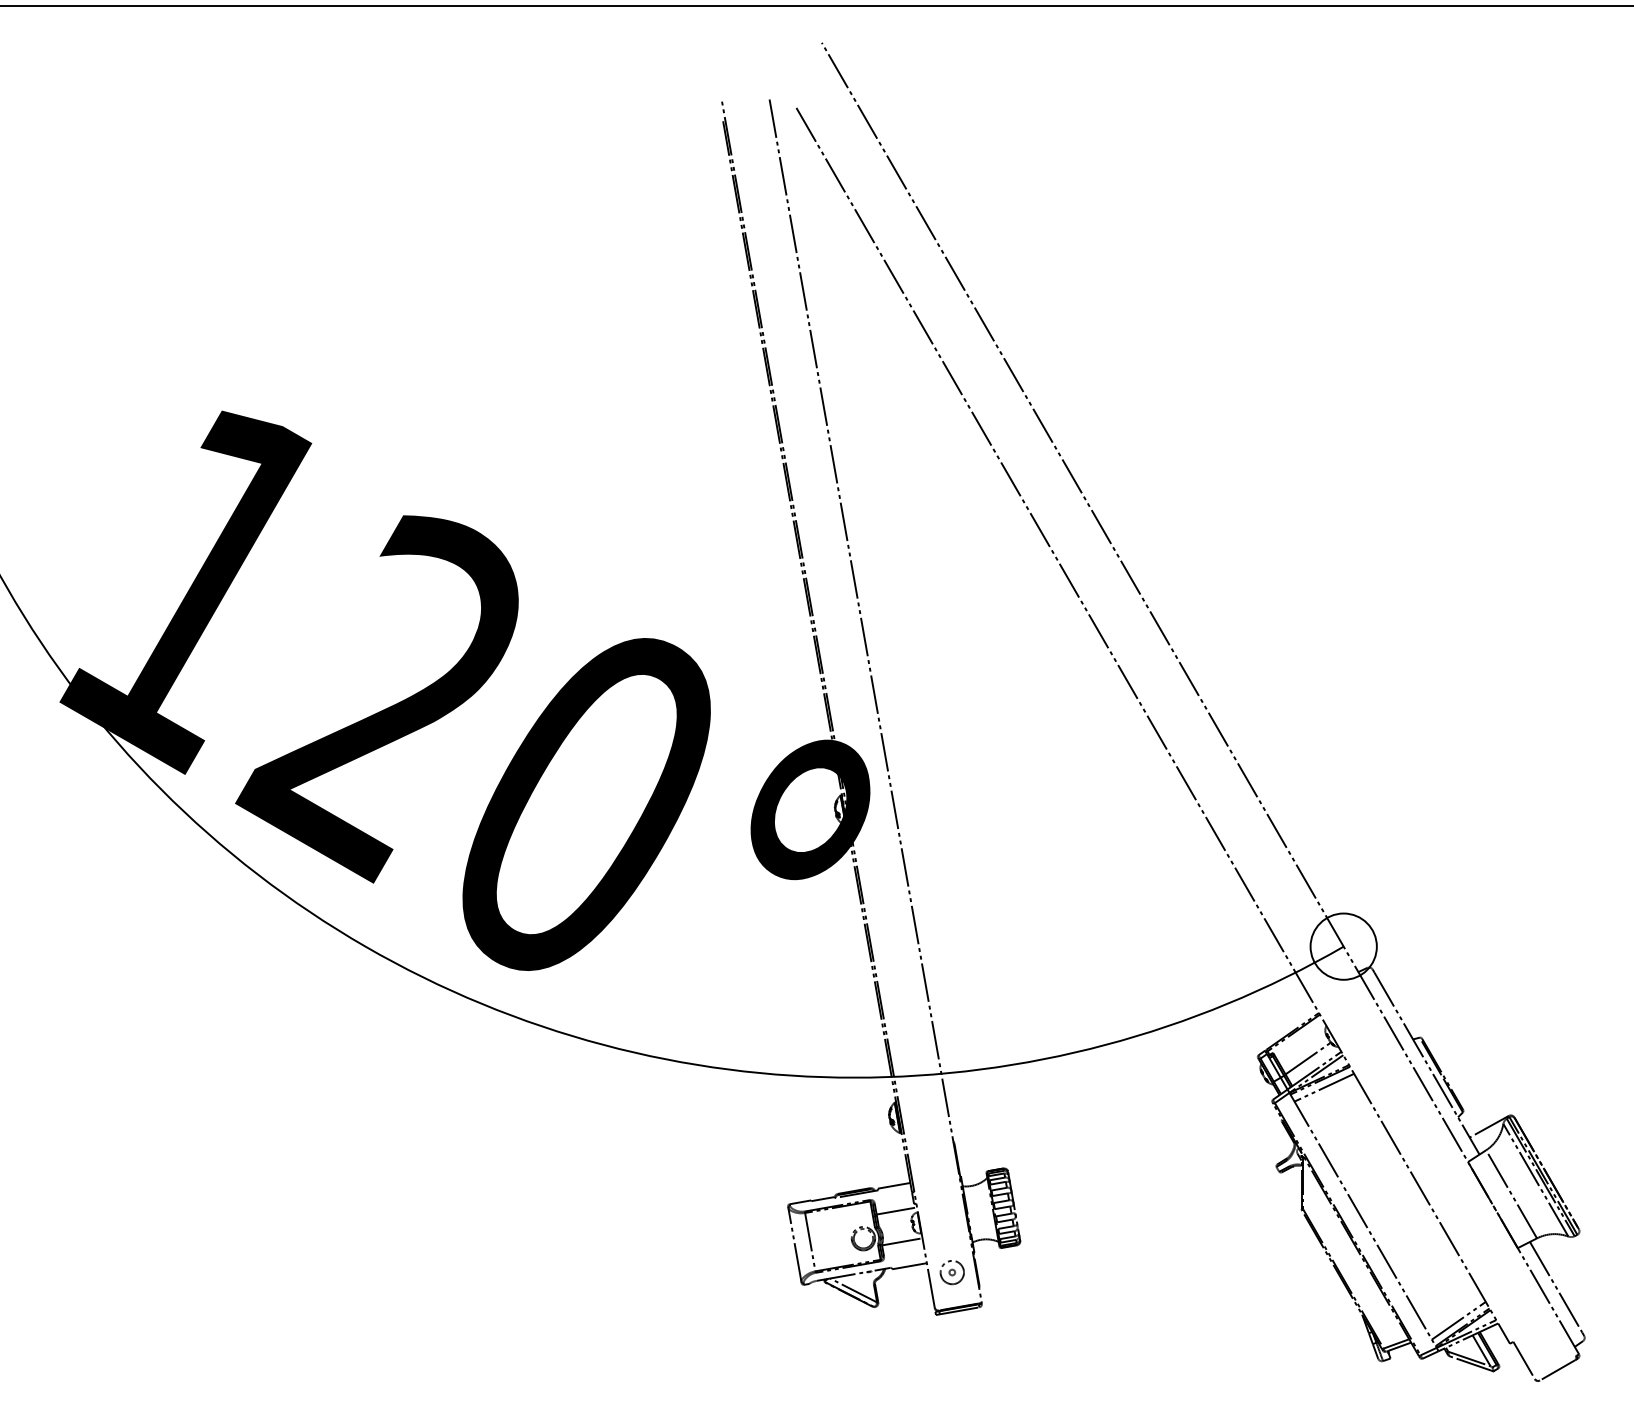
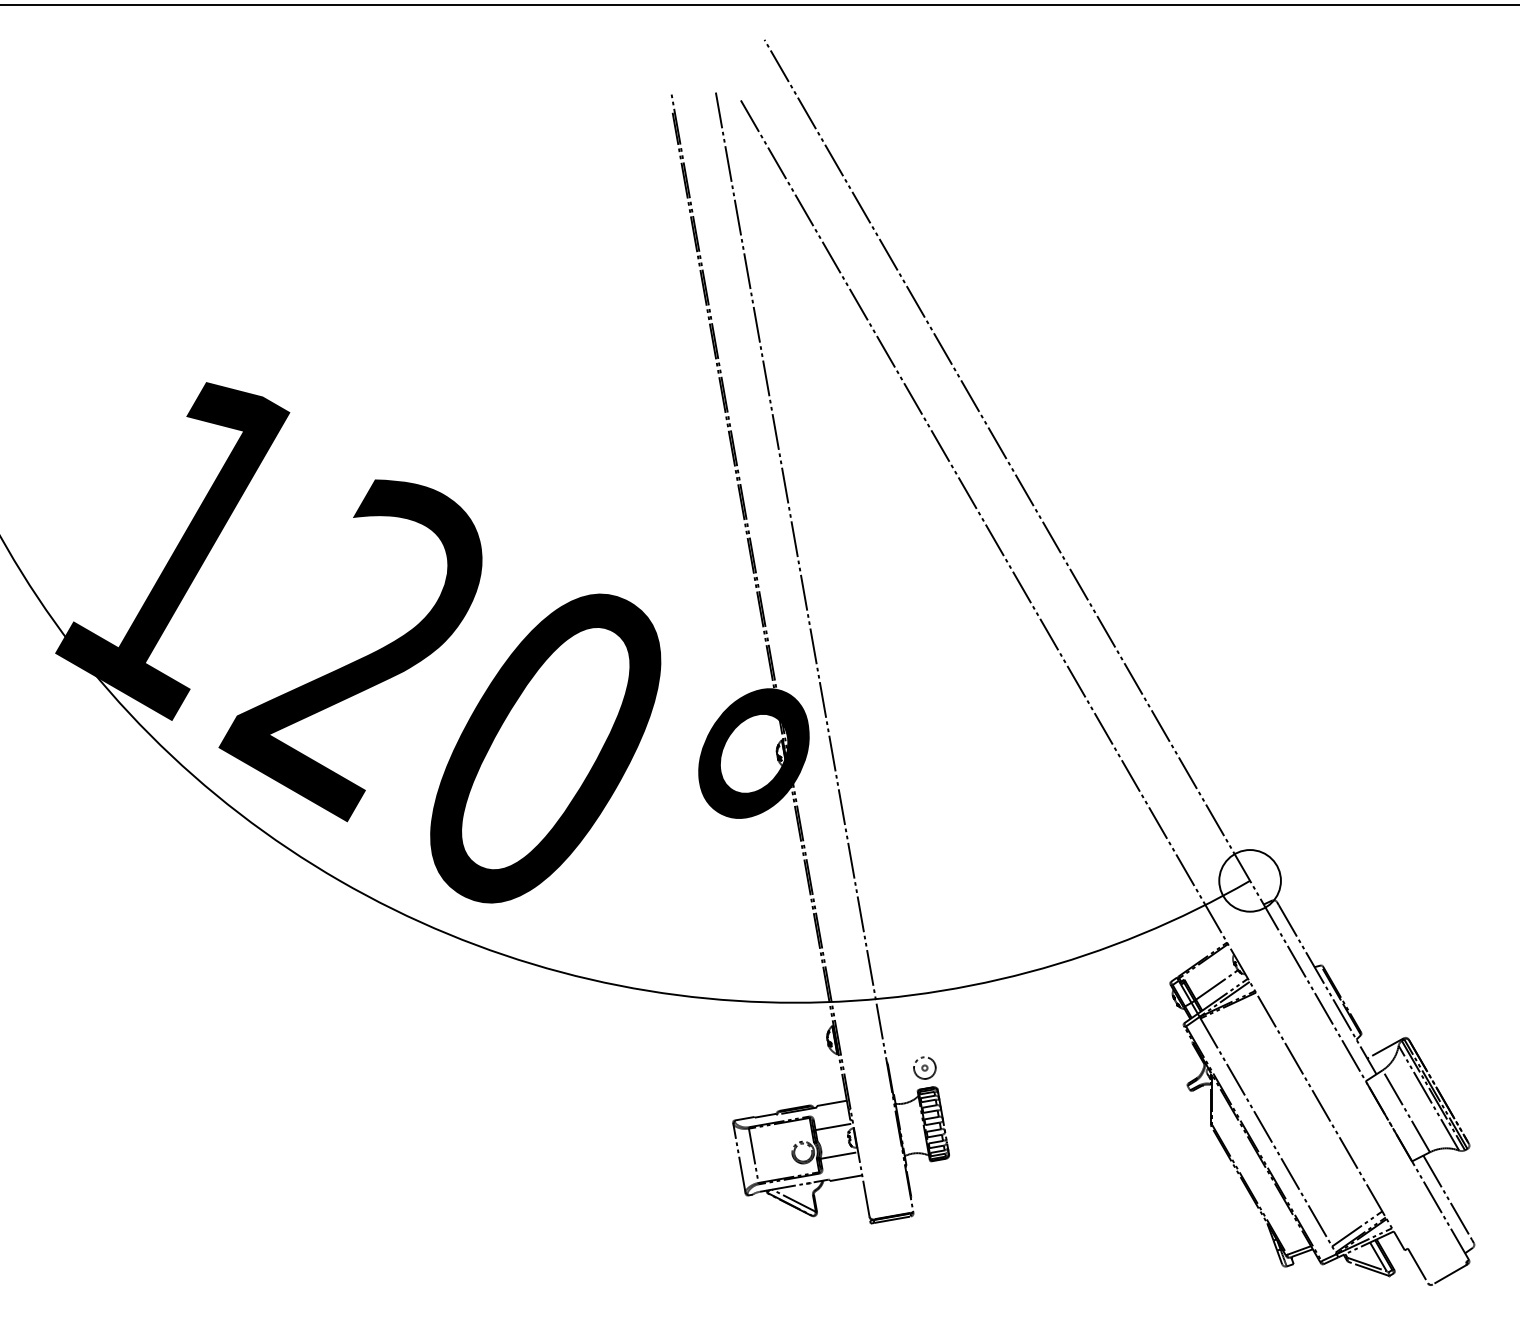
line: (1323, 1088) -> (1231, 1012), removed
part: (951, 1271) -> (924, 1067), moved

